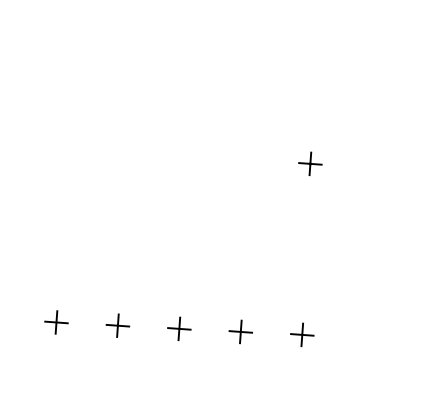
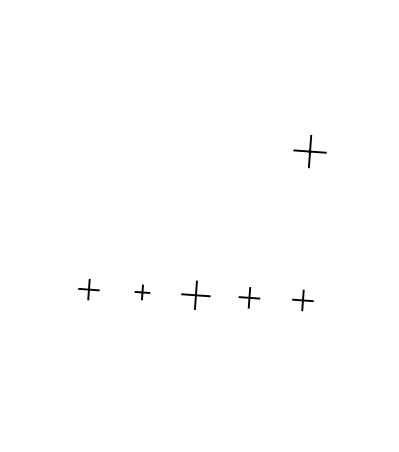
part: (309, 163) -> (309, 151), size x1.6
part: (117, 325) -> (142, 292), size x0.7
part: (178, 328) -> (195, 294), size x1.4

